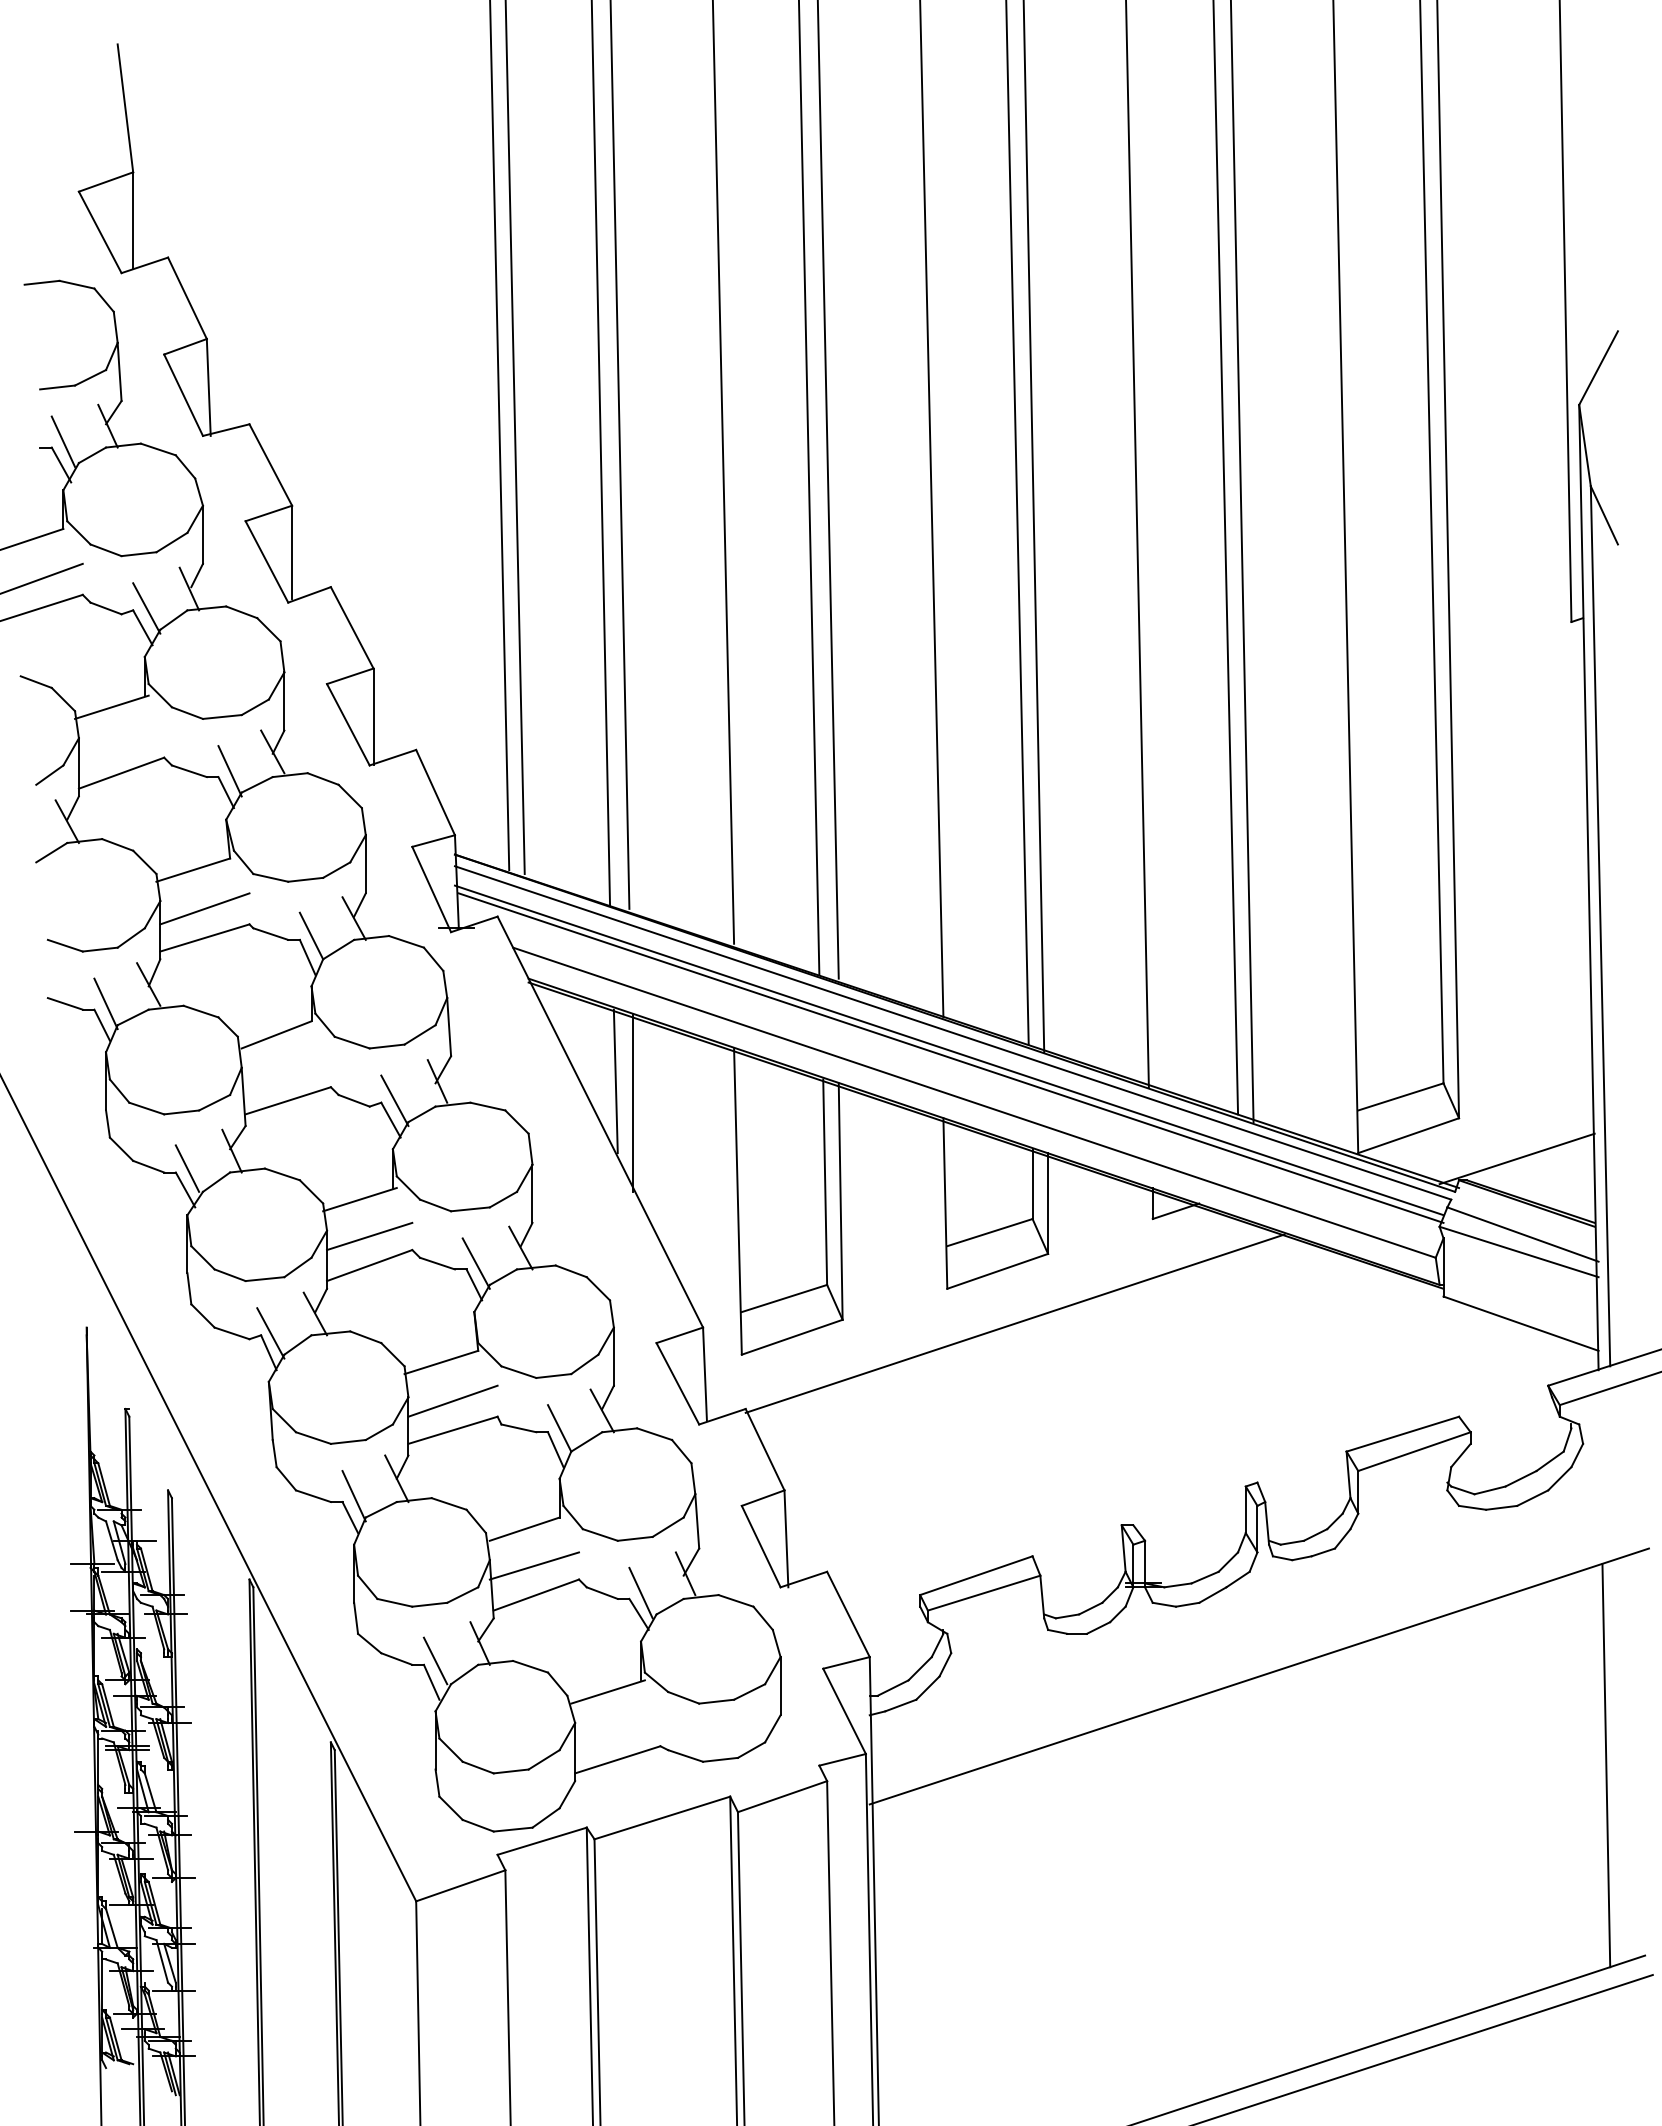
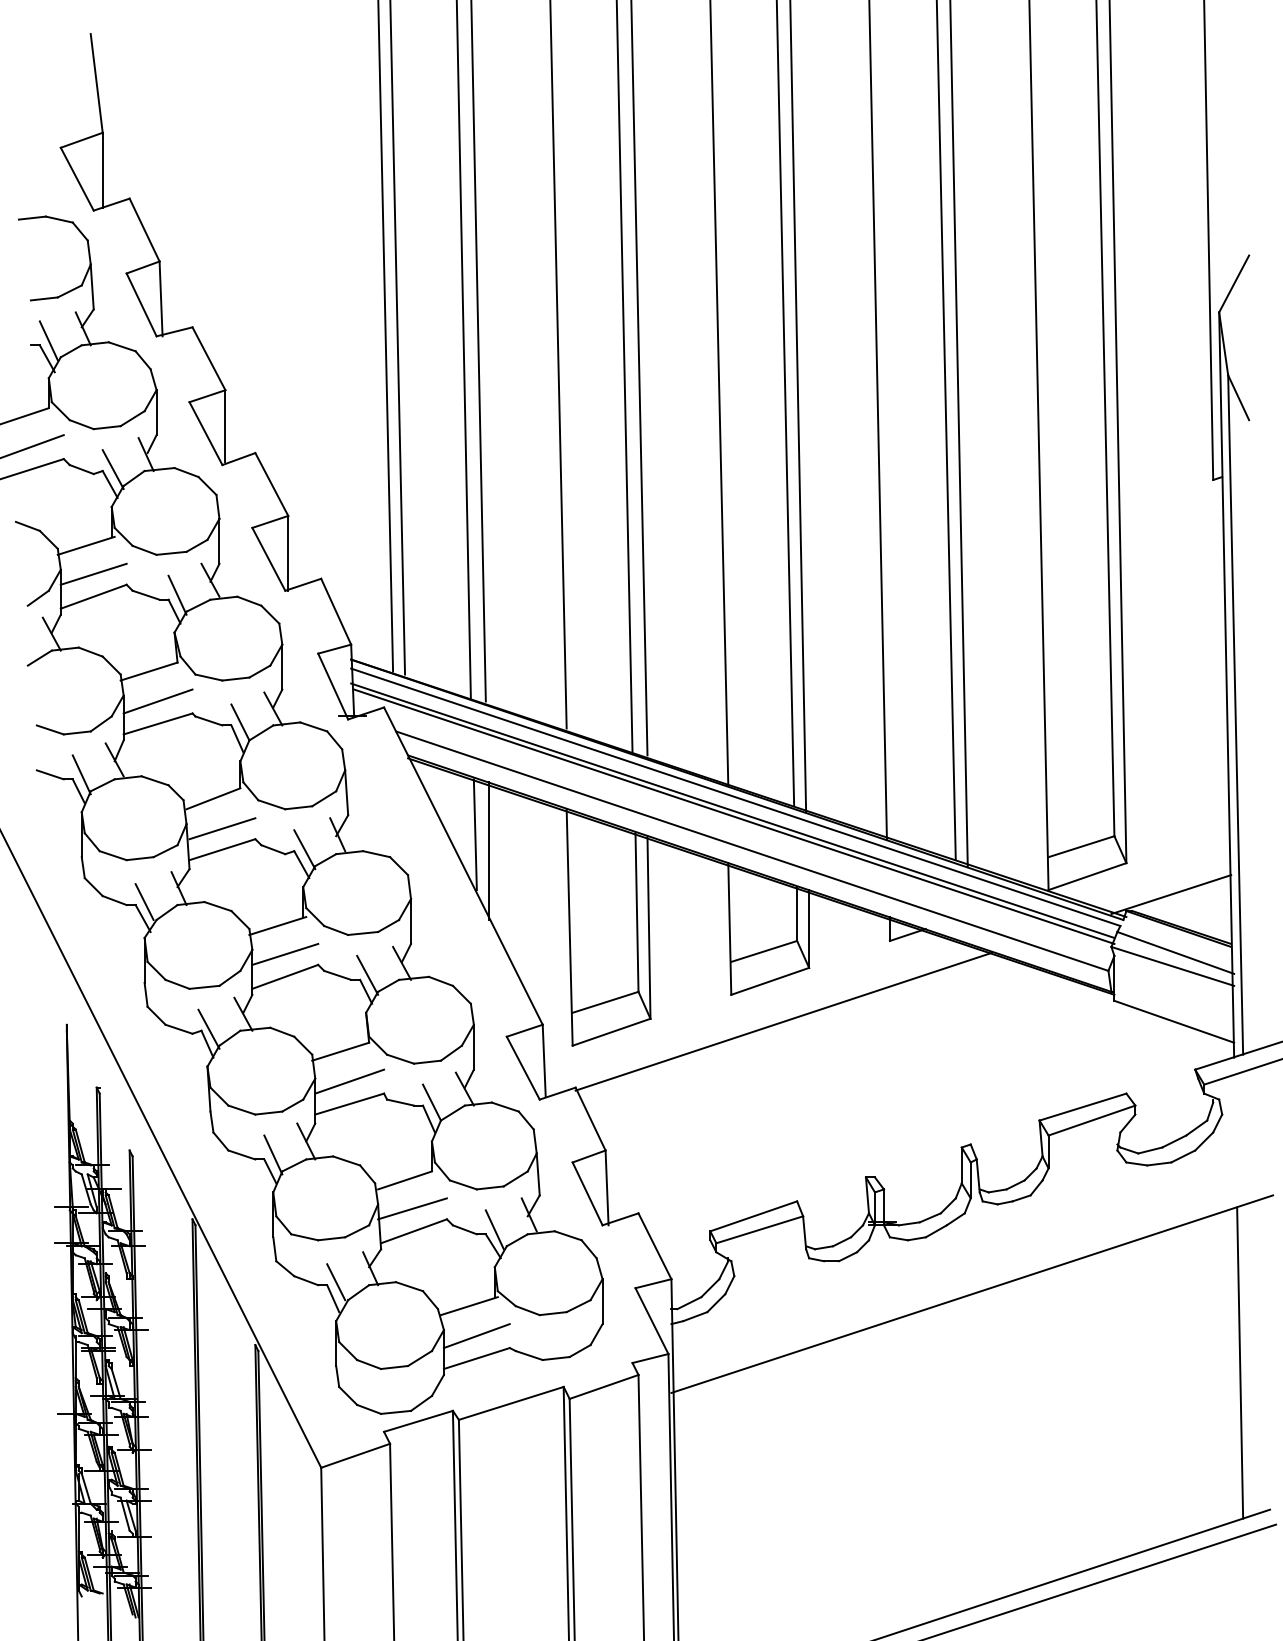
line: (121, 743) -> (93, 573), added
line: (287, 1073) -> (221, 828), added
line: (617, 1730) -> (476, 1335), added

